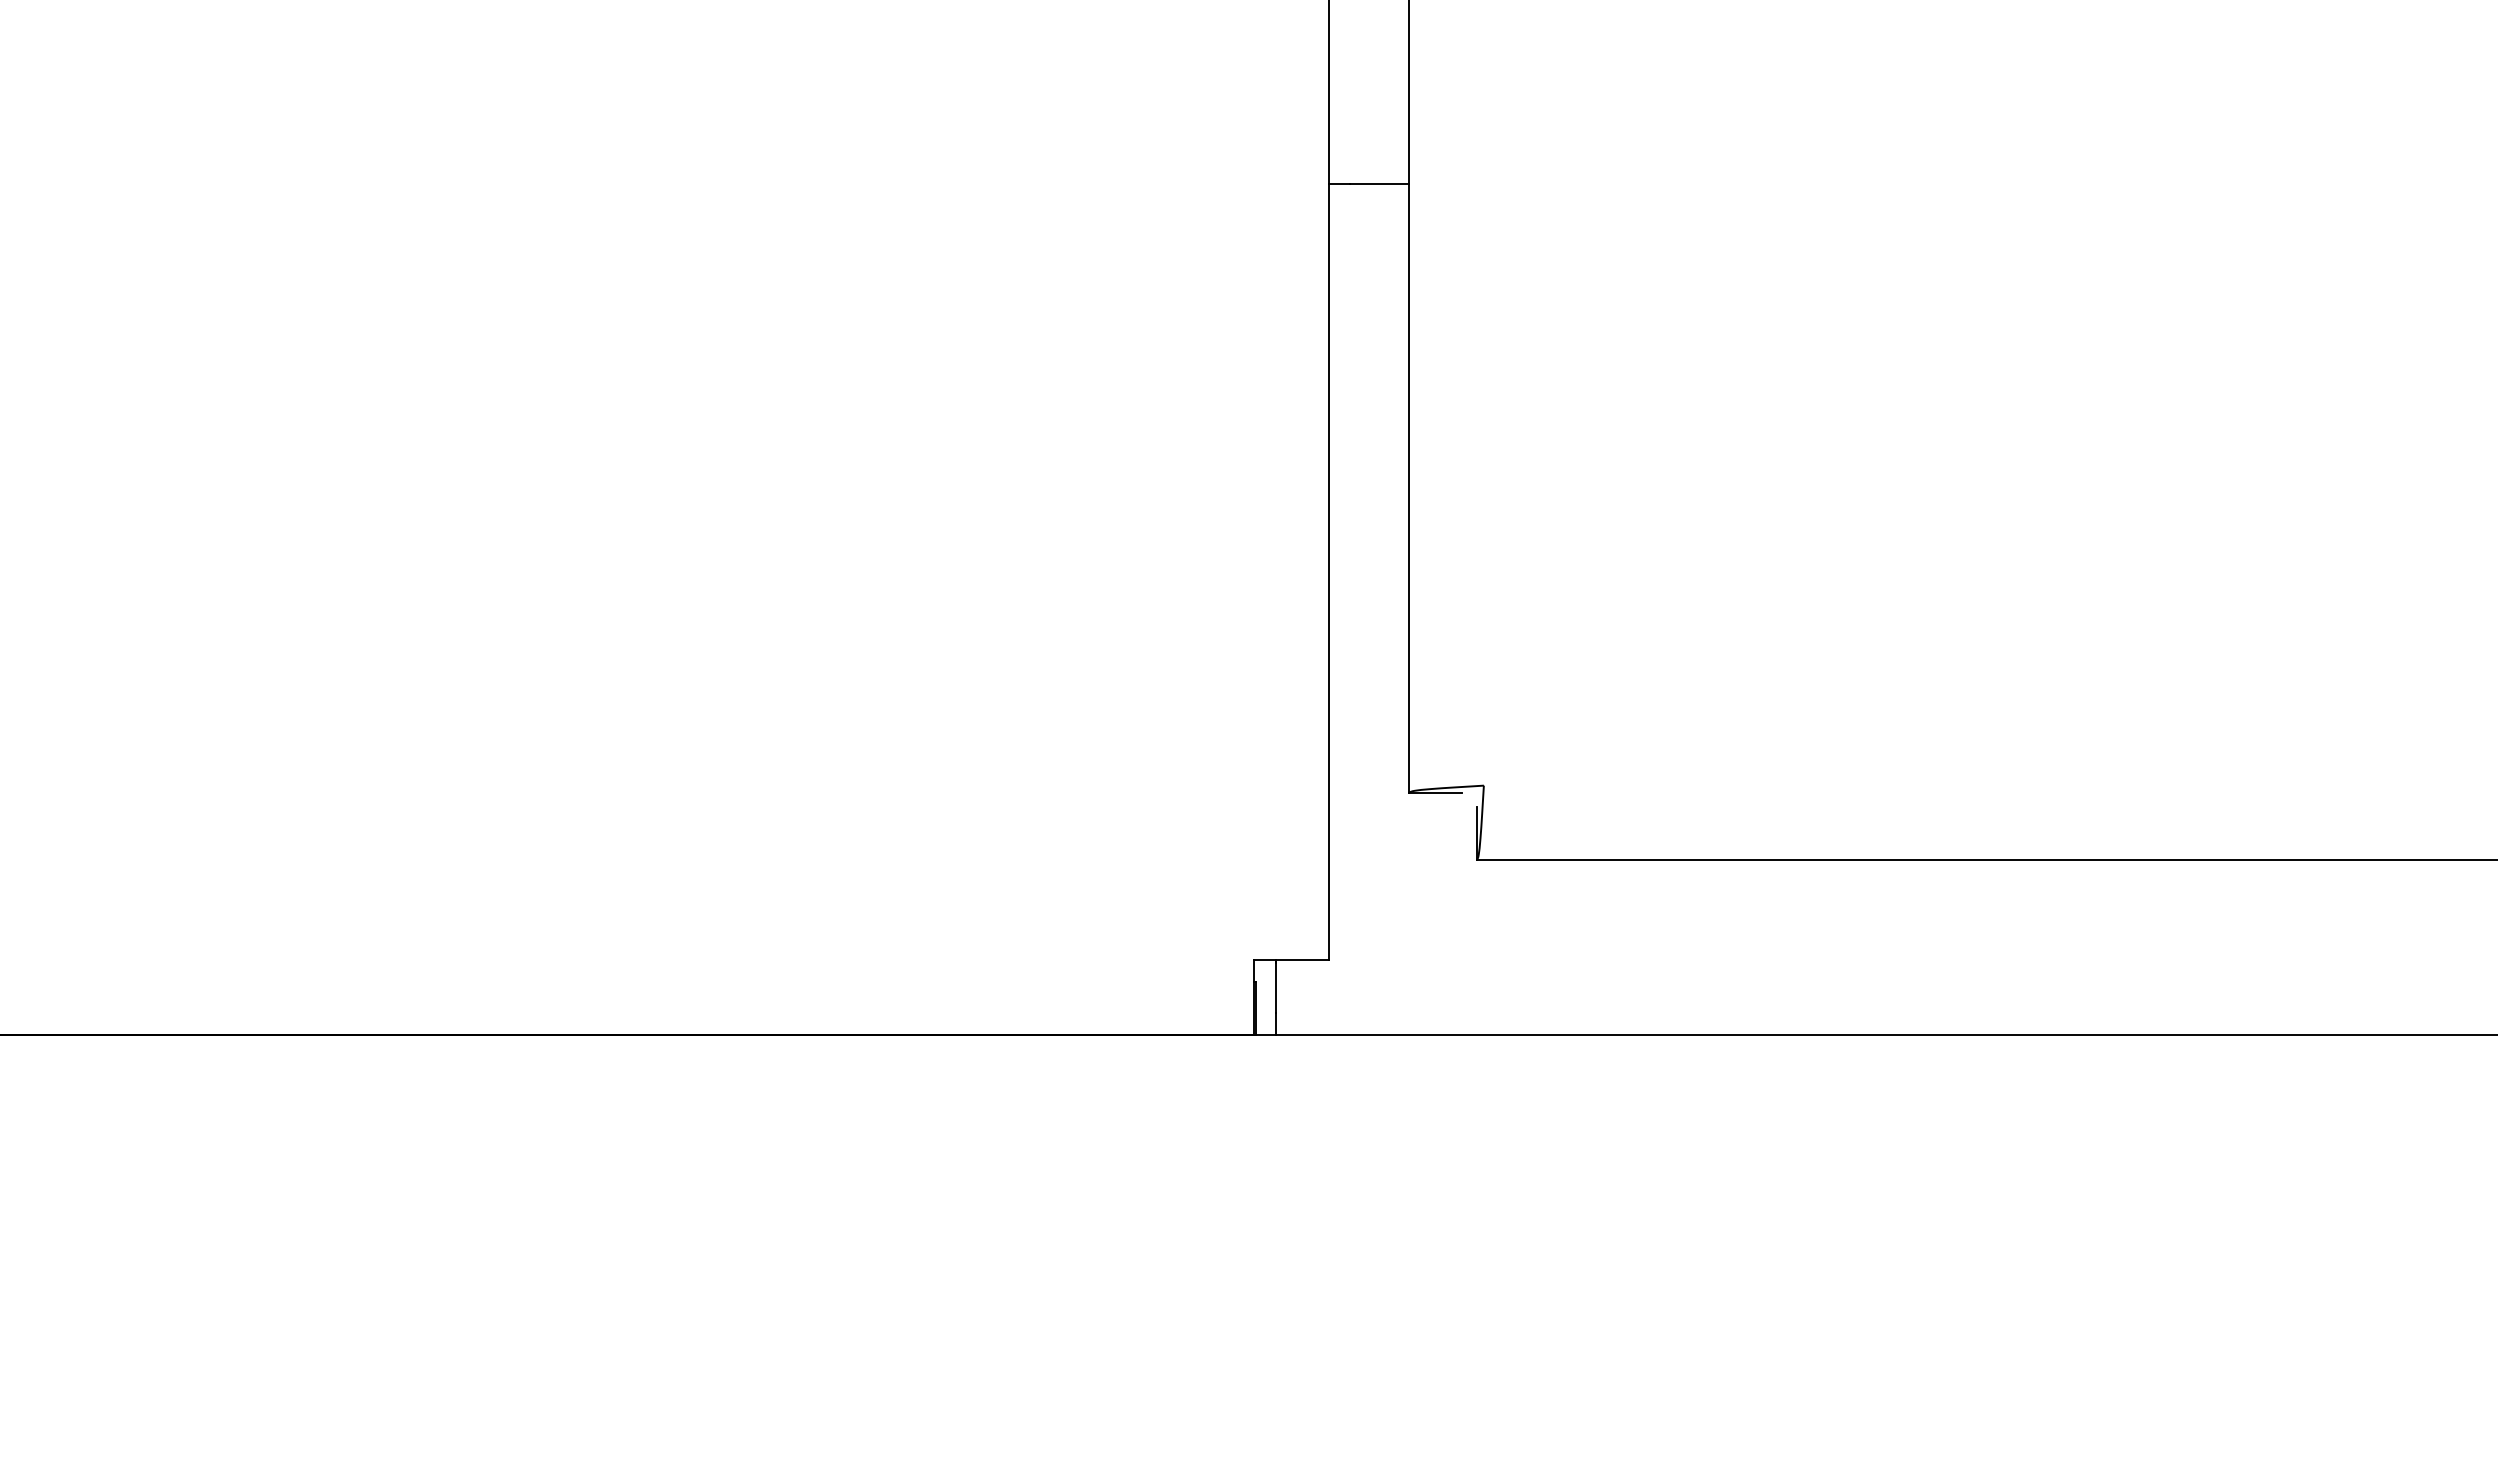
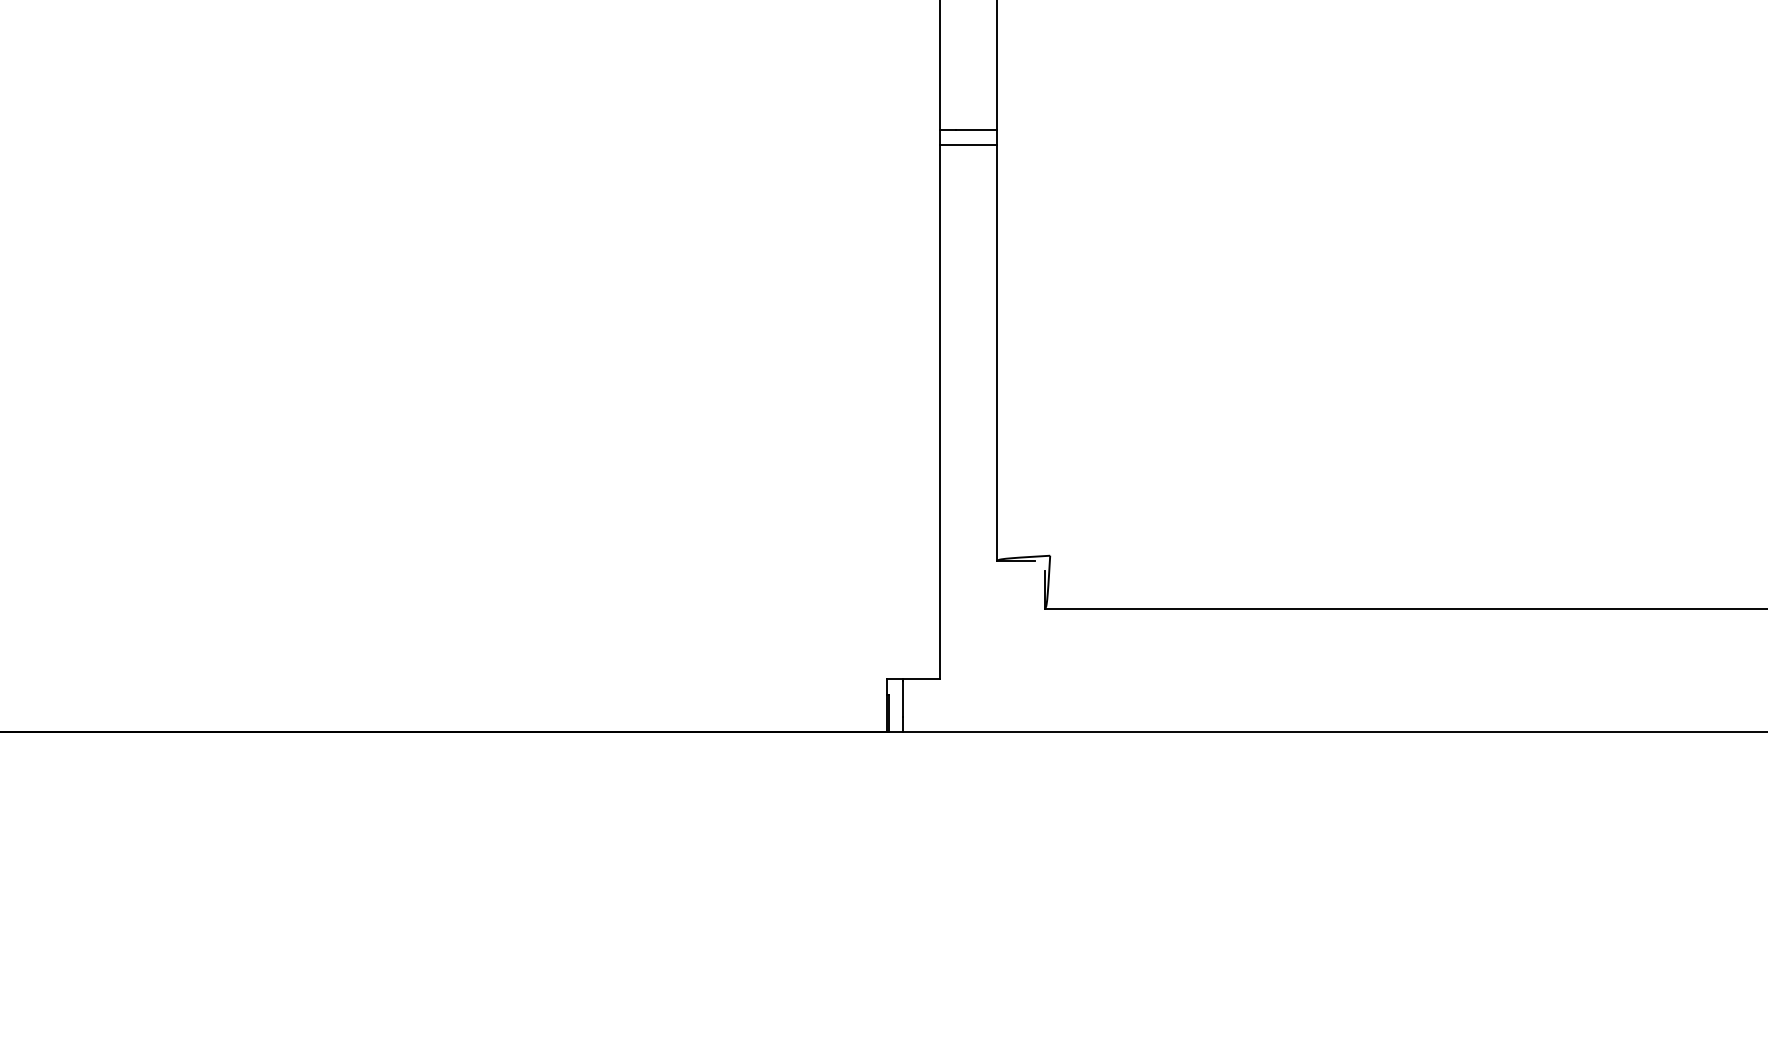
line: (1368, 205) -> (968, 145), added

